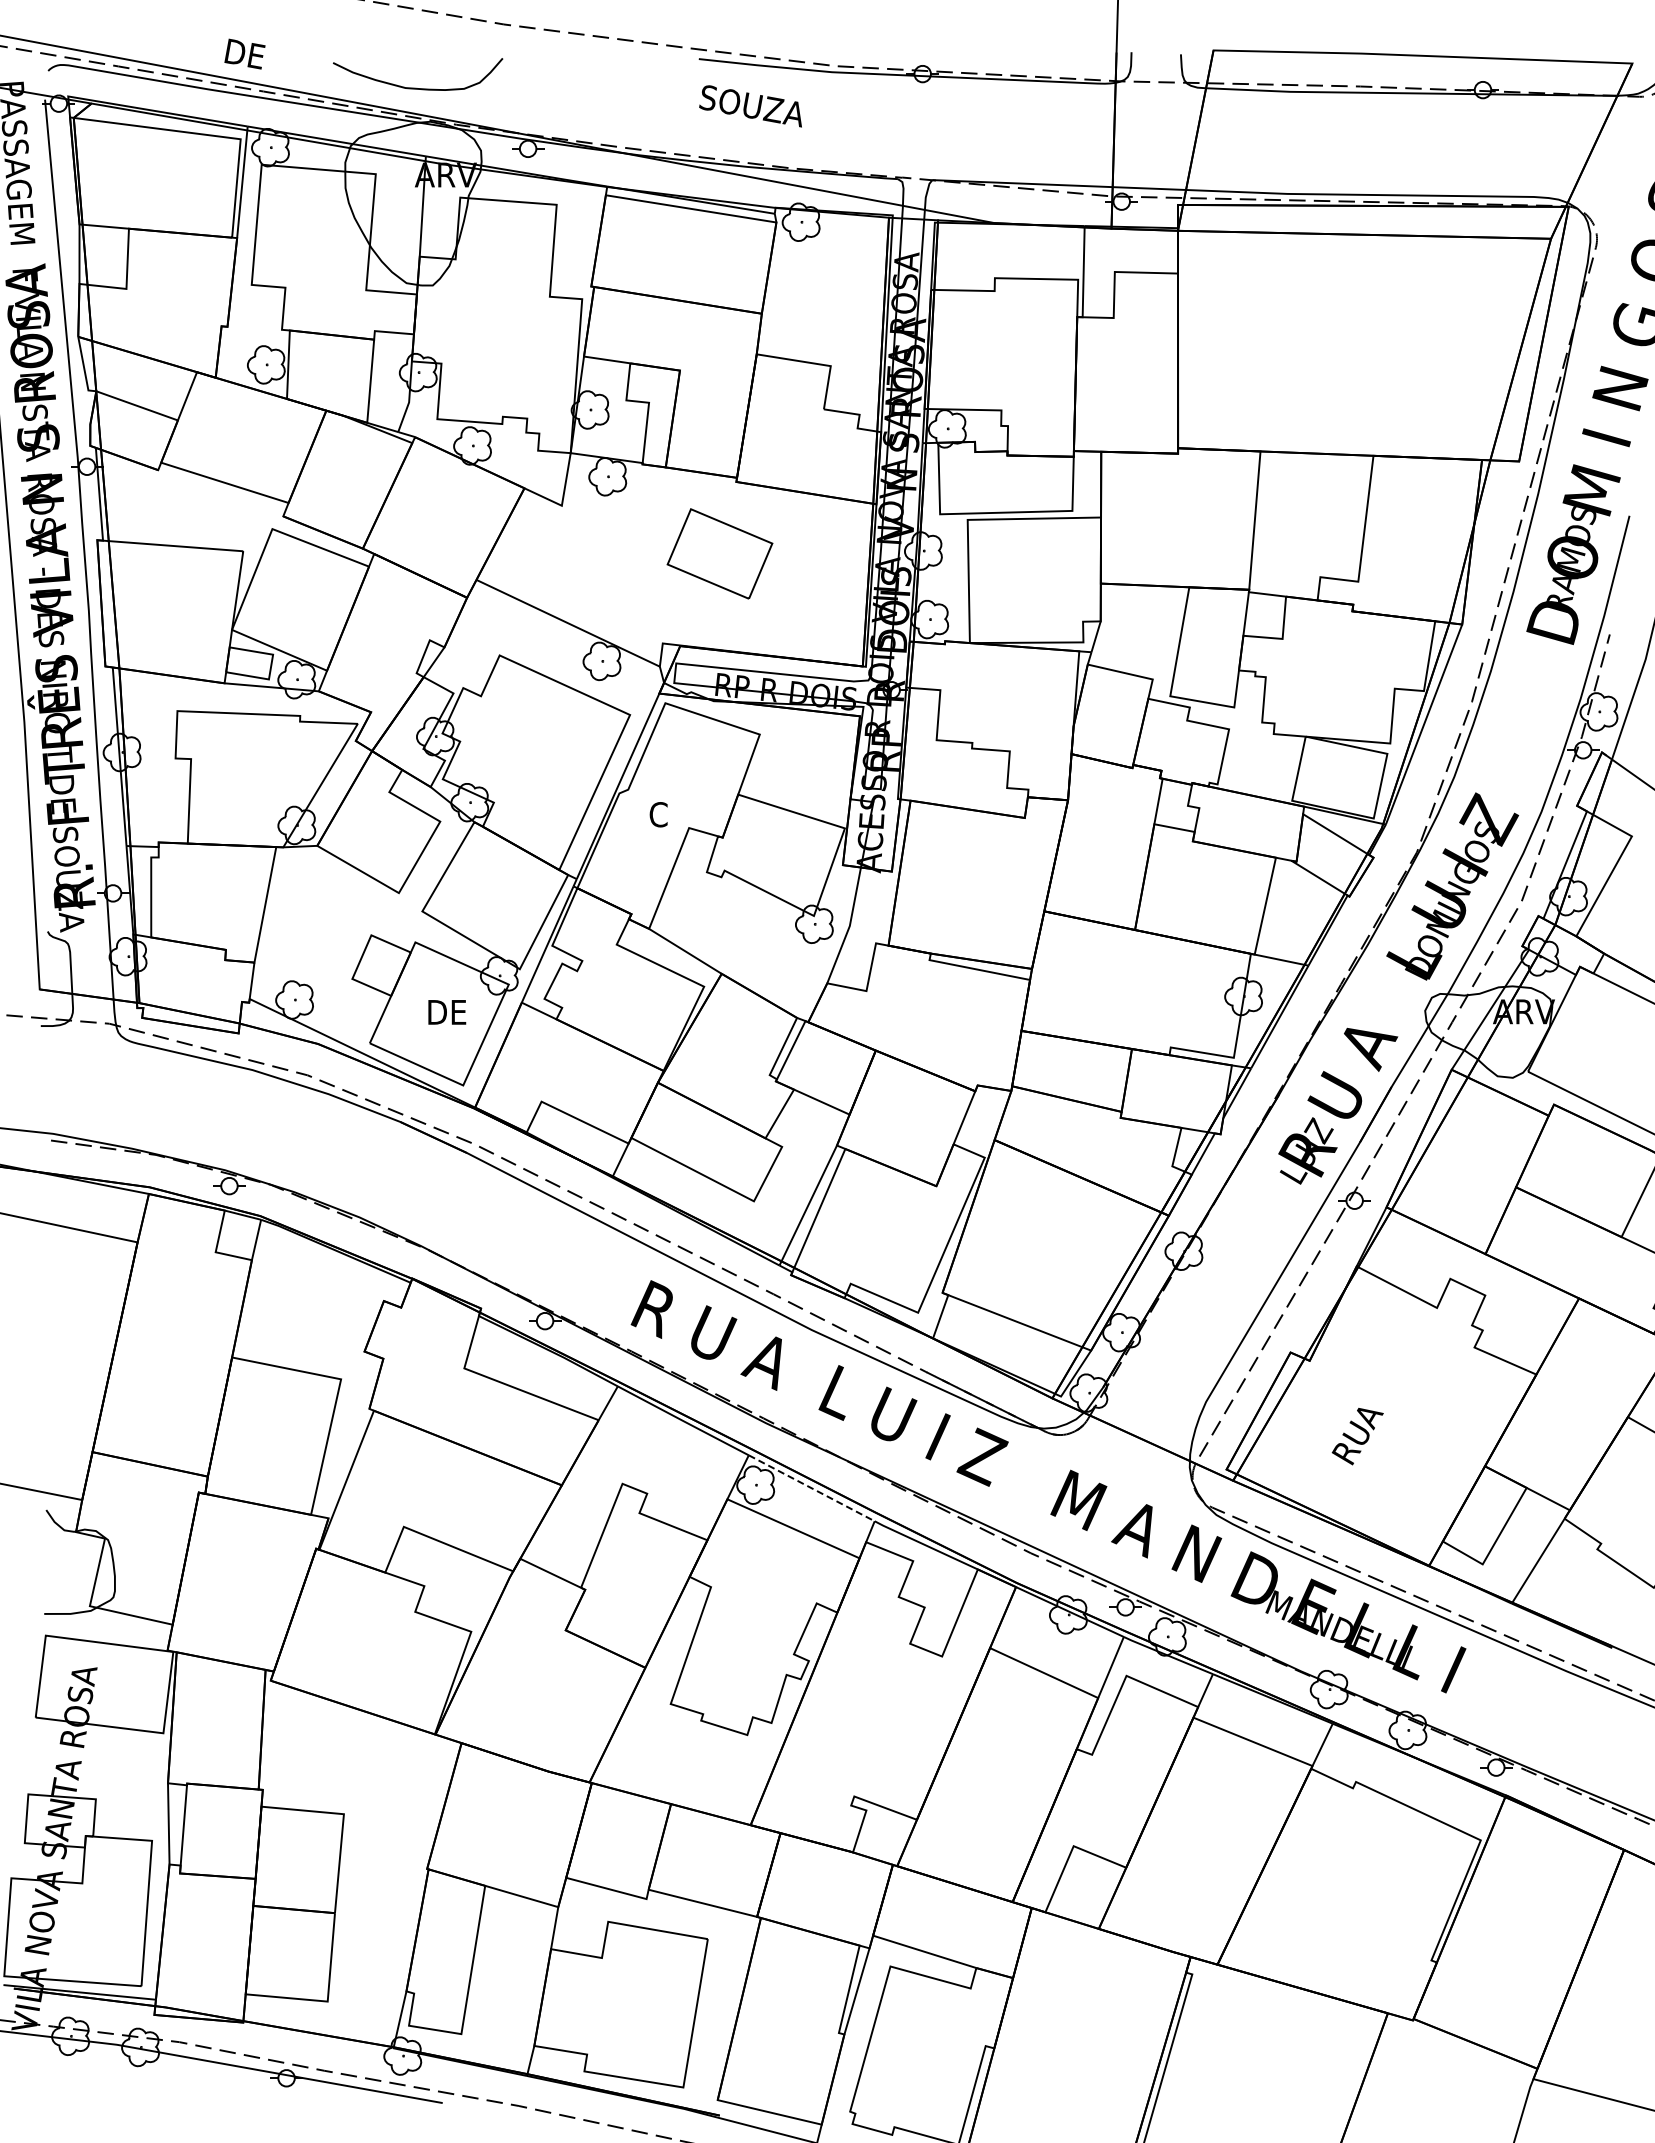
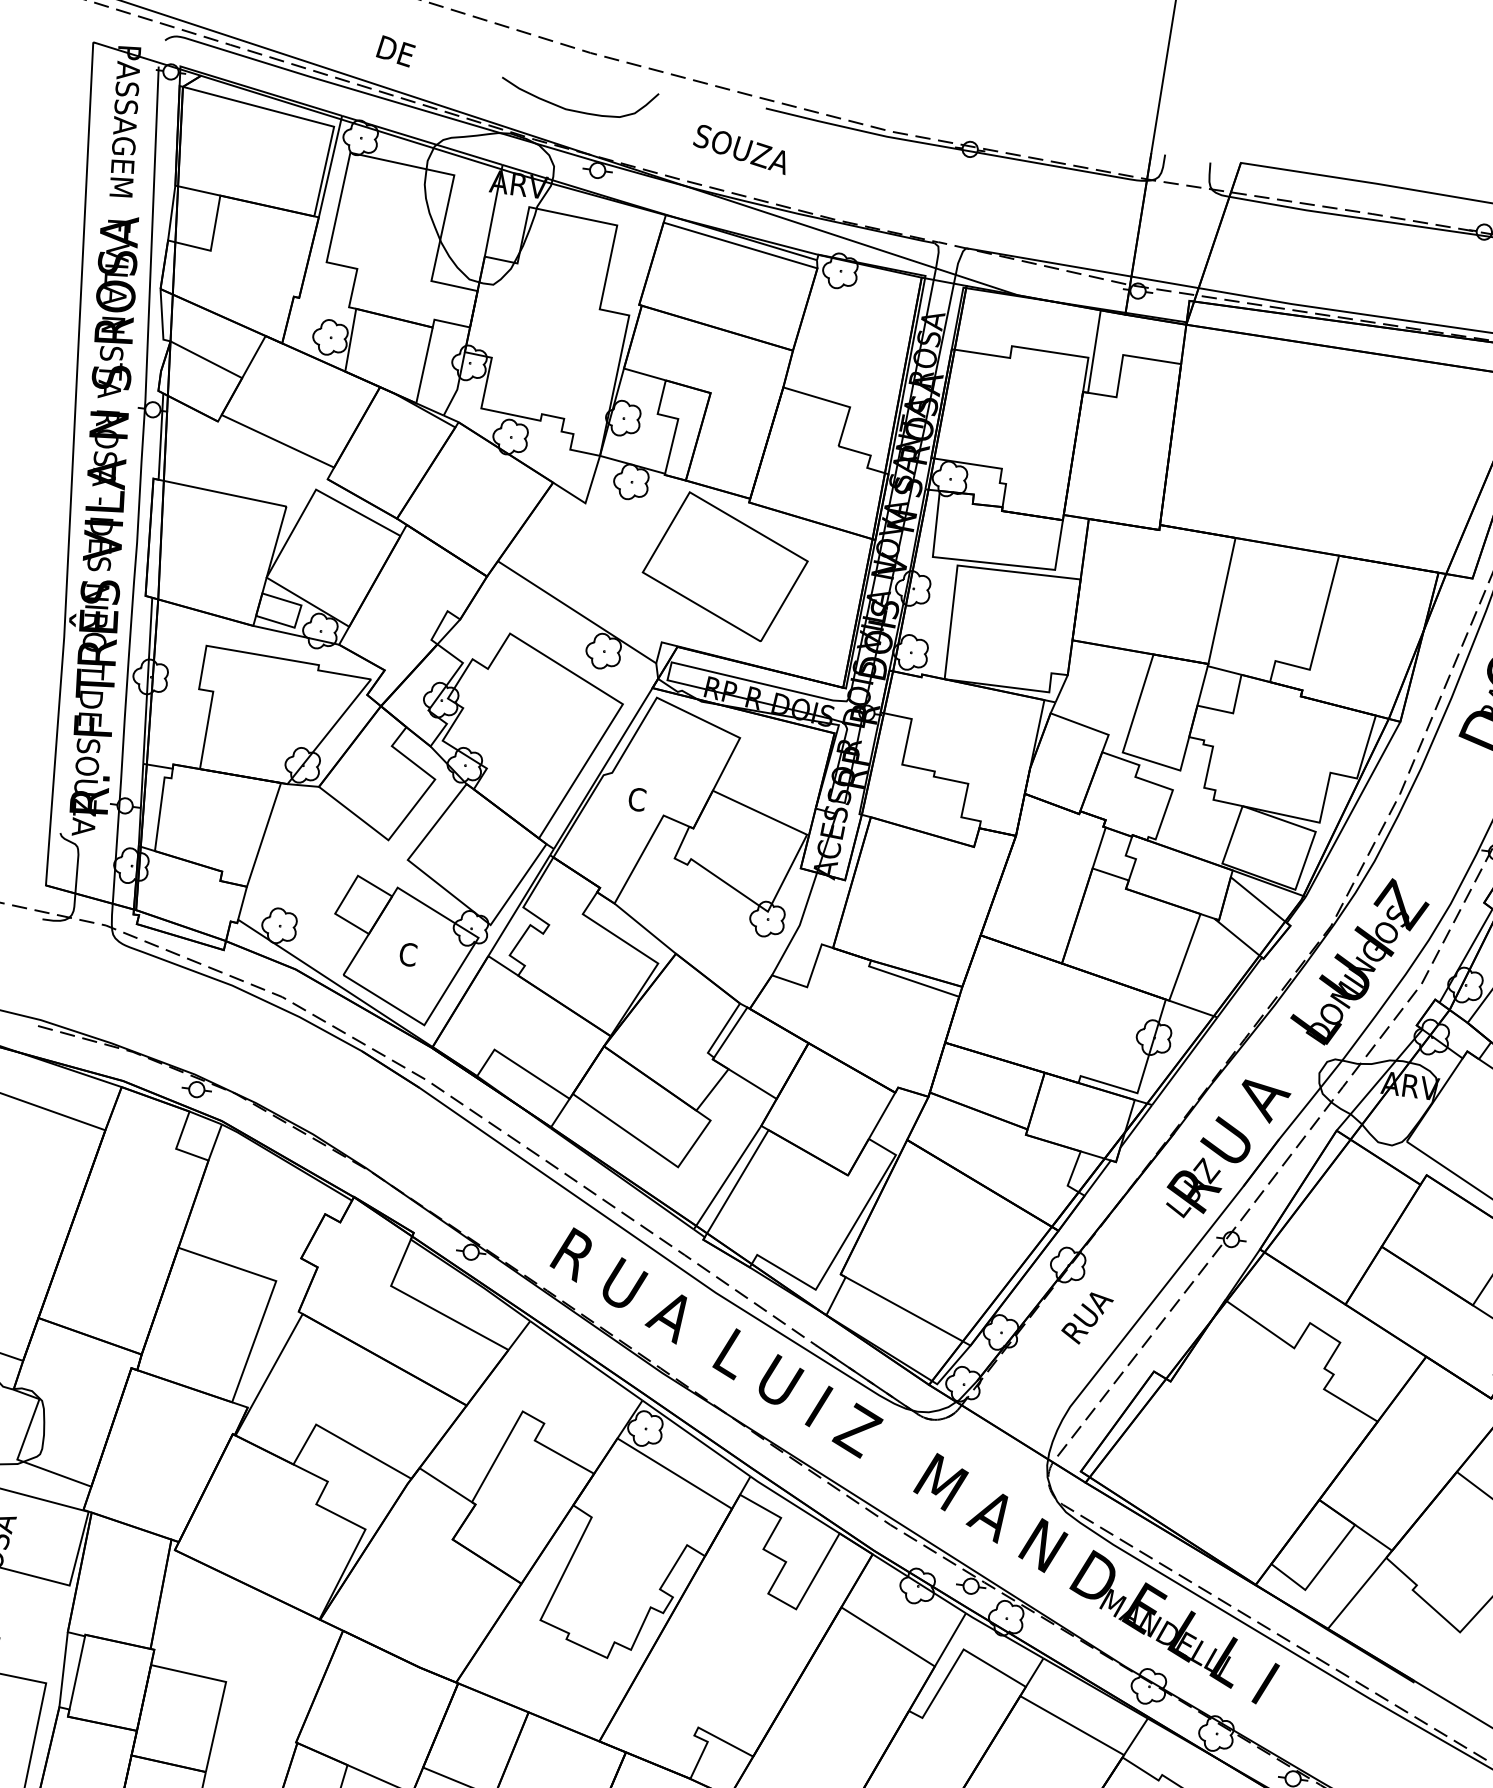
text: (244, 53) -> (395, 50), moved
curve: (416, 87) -> (576, 110), moved
text: (750, 106) -> (740, 149), moved
part: (719, 553) -> (724, 566), size x1.67
text: (446, 1012) -> (417, 956), DE -> C
text: (1357, 1436) -> (1086, 1318), moved
line: (812, 1488) -> (697, 1438), dashed -> solid

